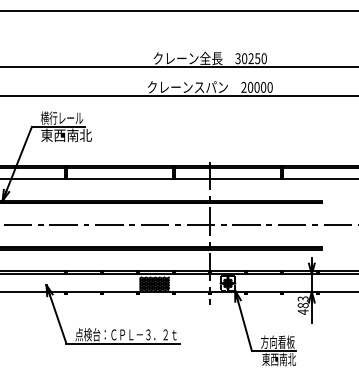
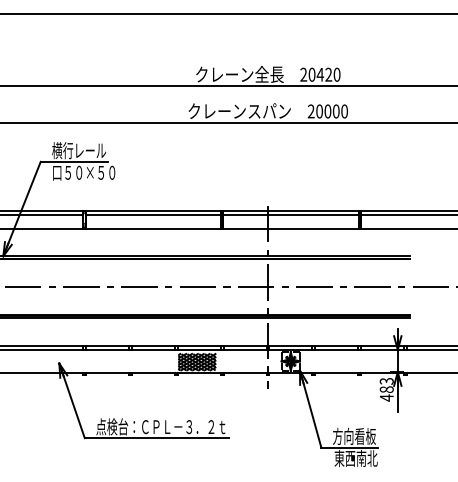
text: (248, 58) -> (316, 74), 30250 -> 20420
text: (66, 135) -> (84, 172), 東西南北 -> 口５０×５０

